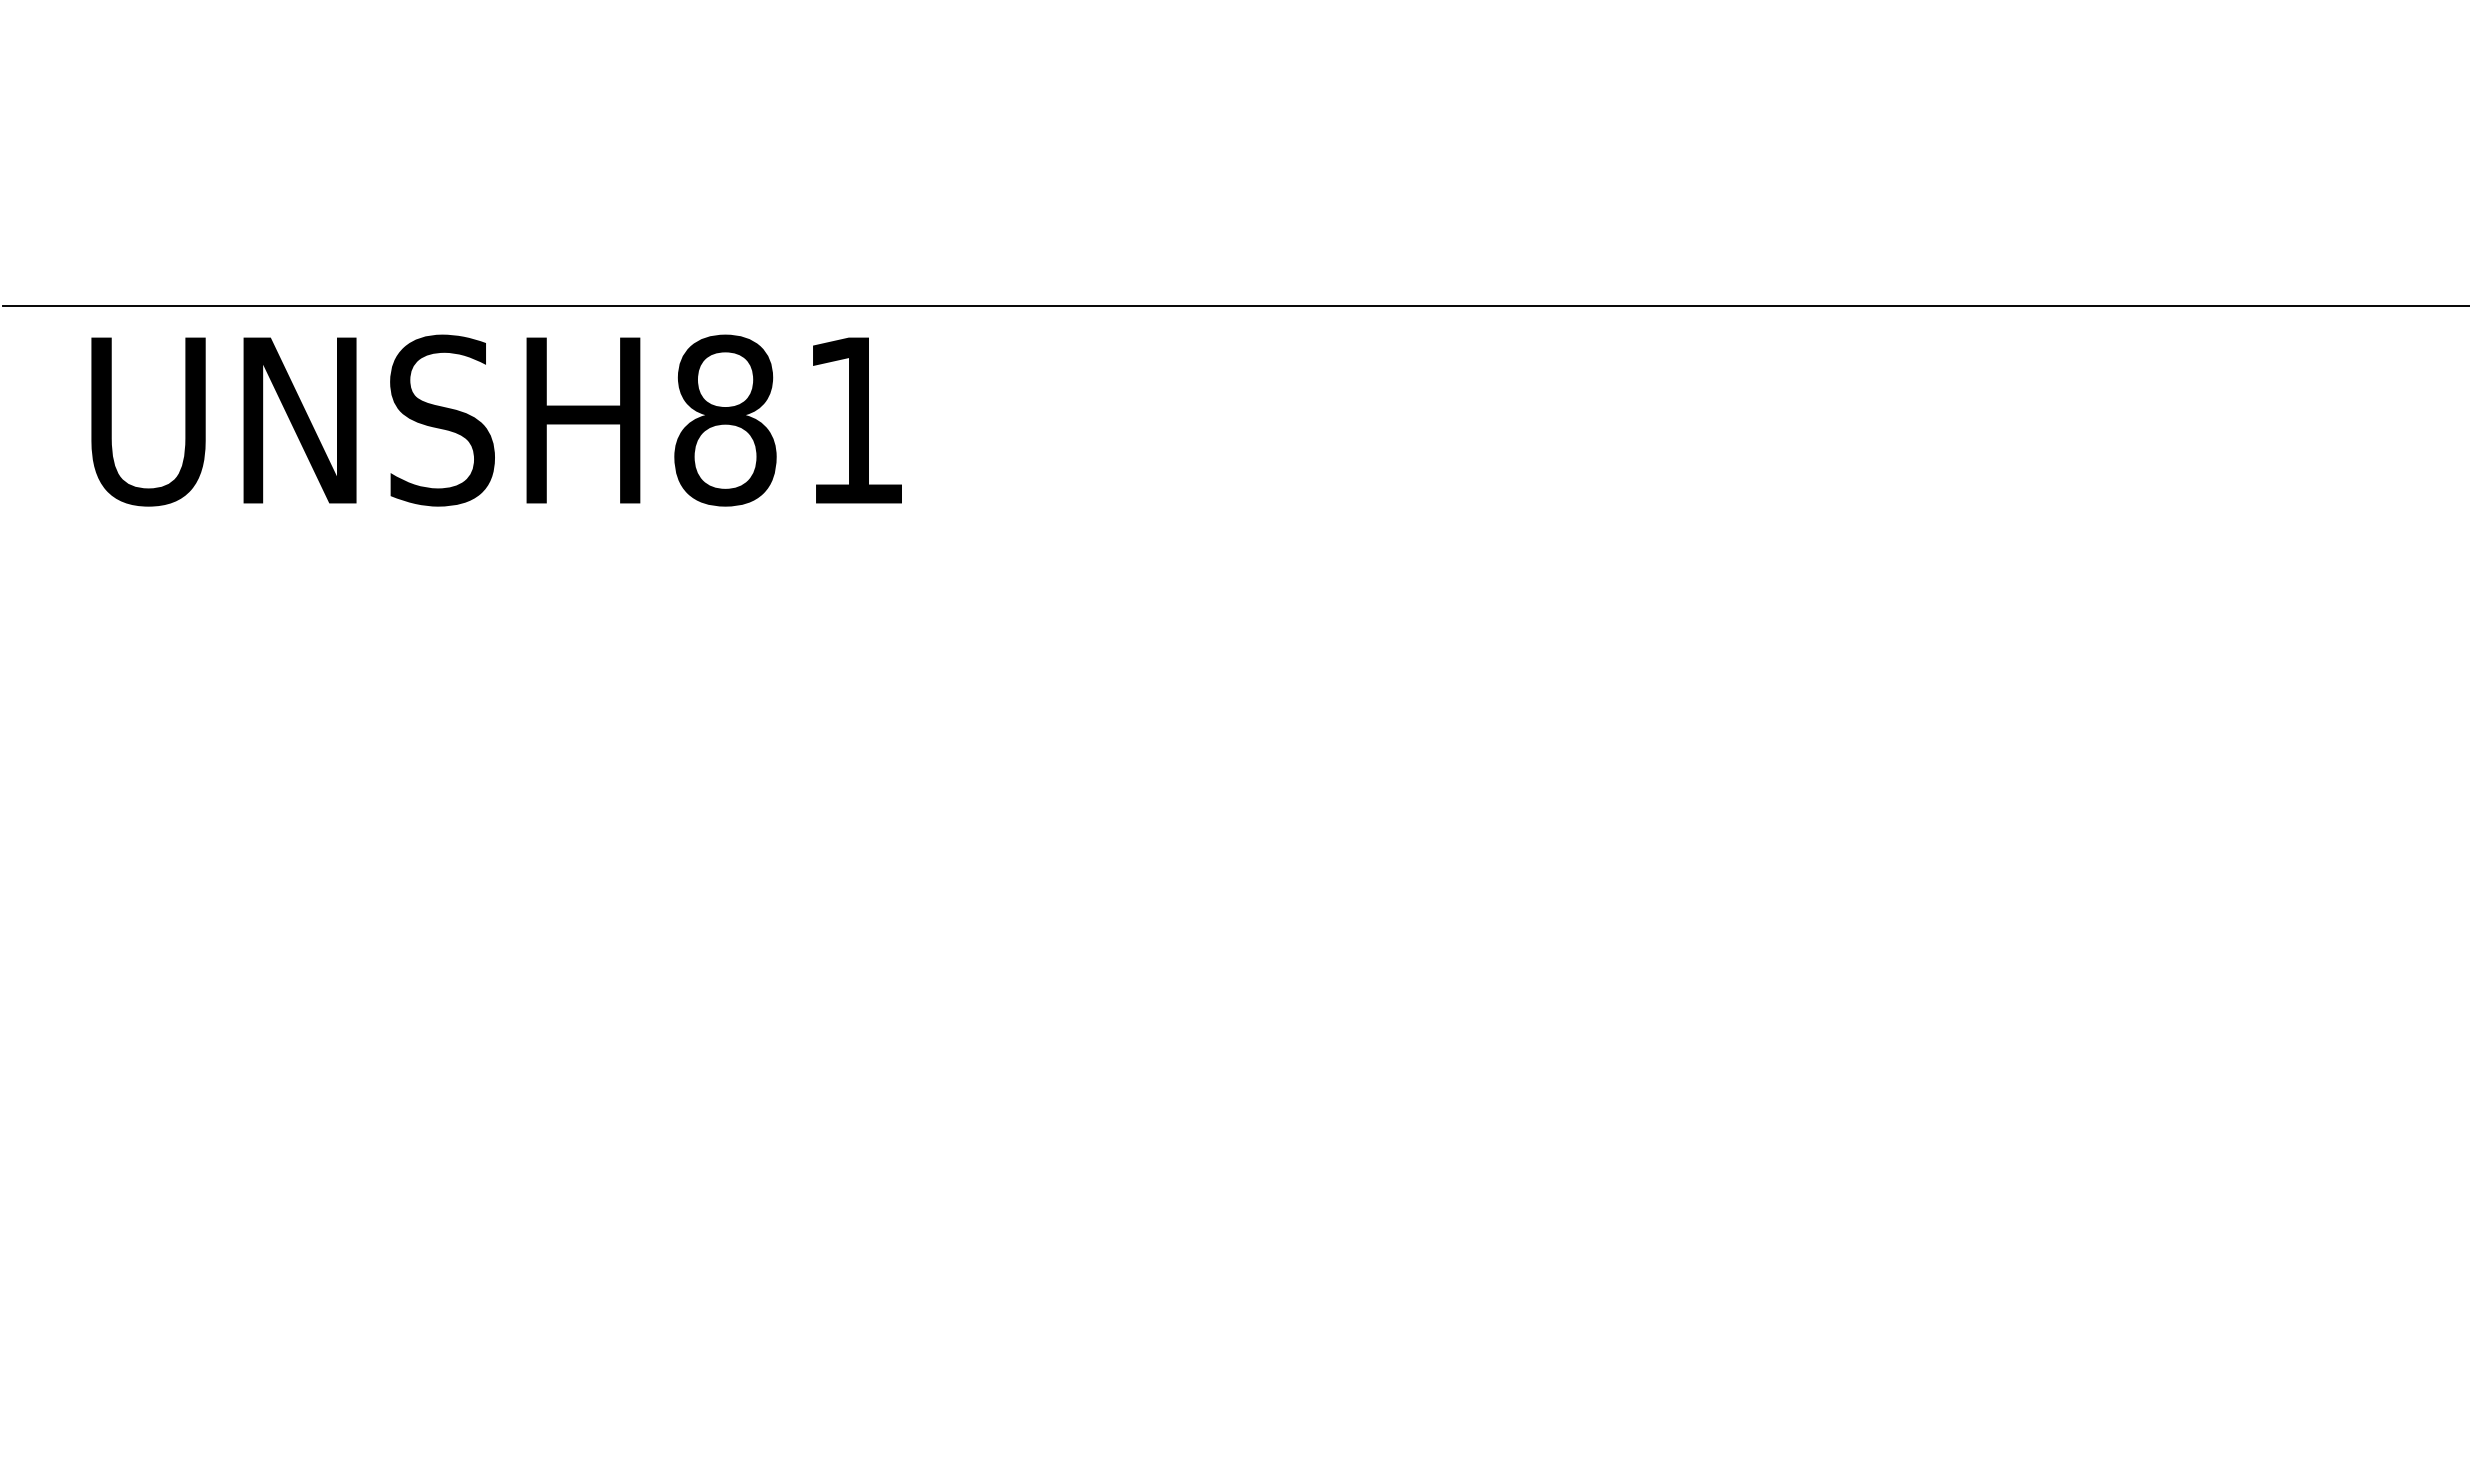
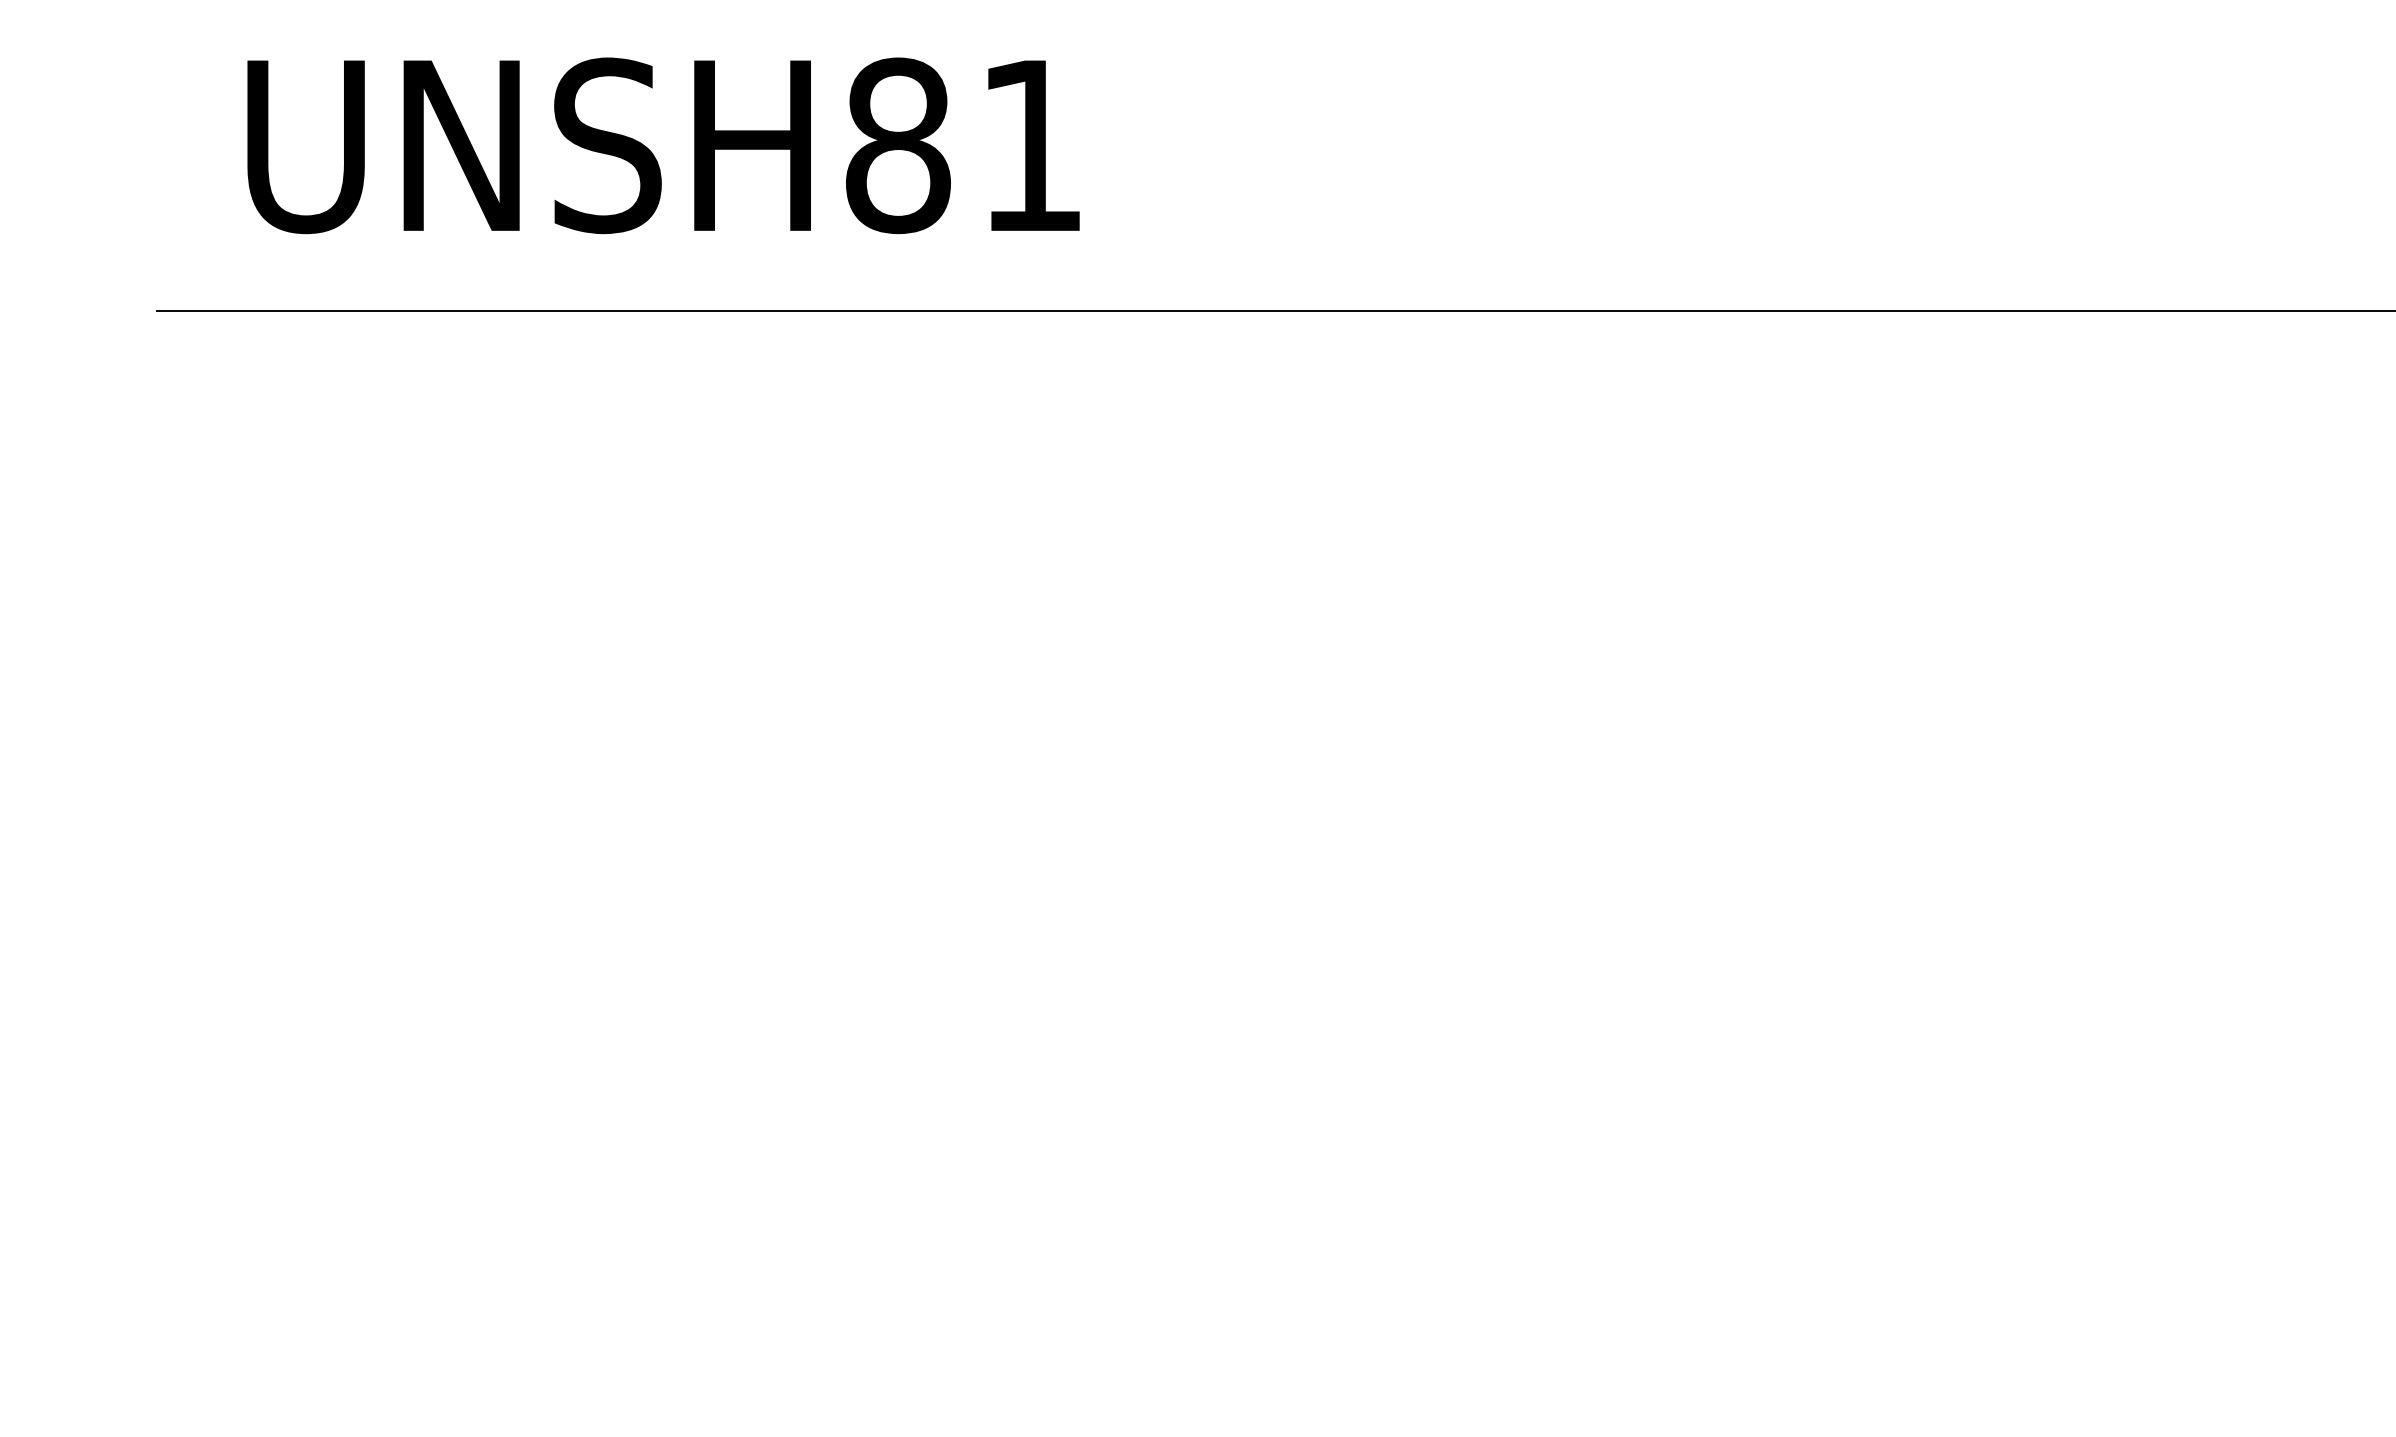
text: (496, 420) -> (663, 145), moved

